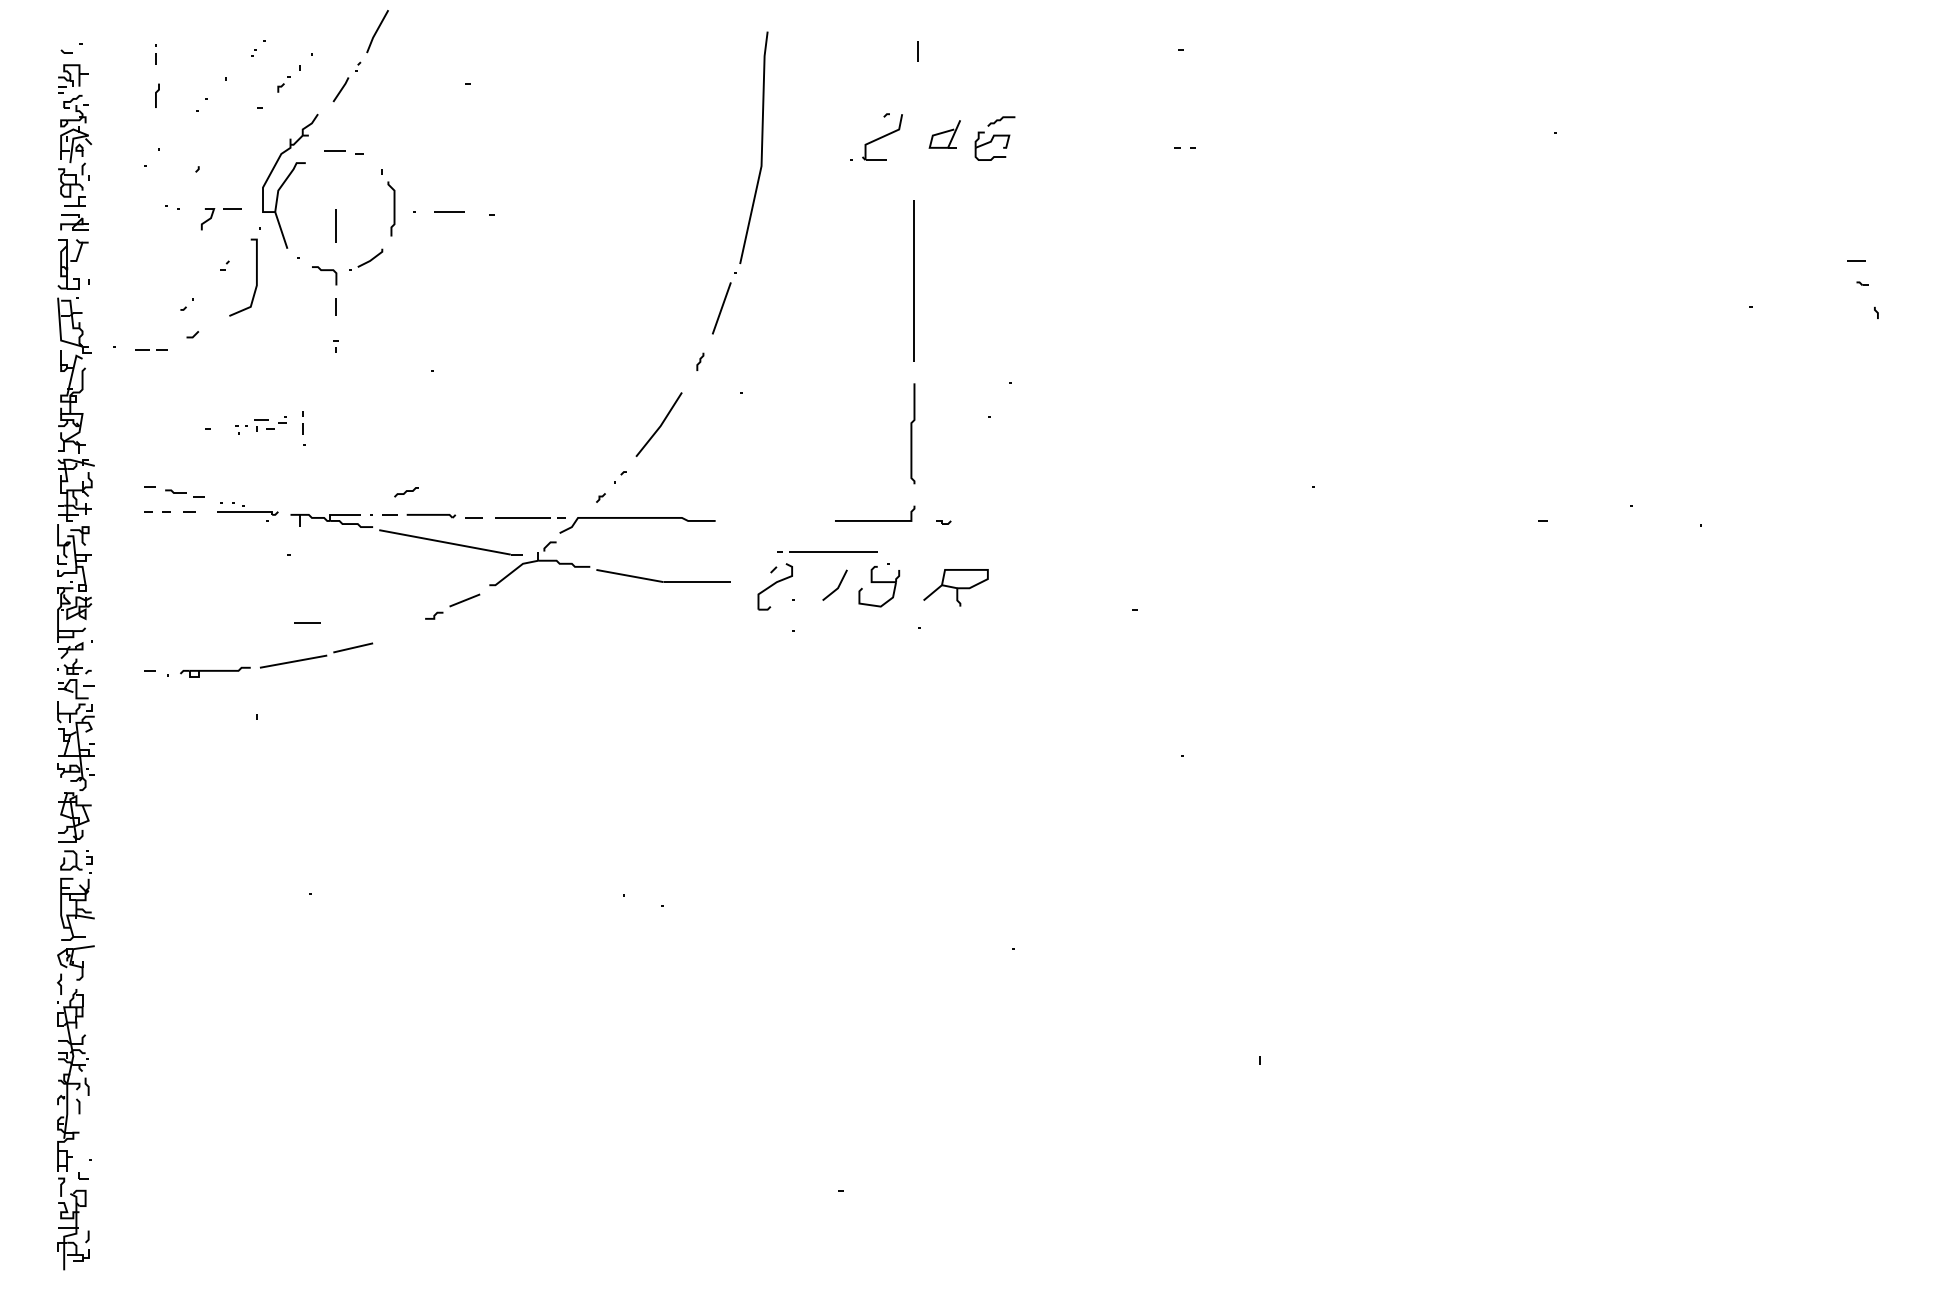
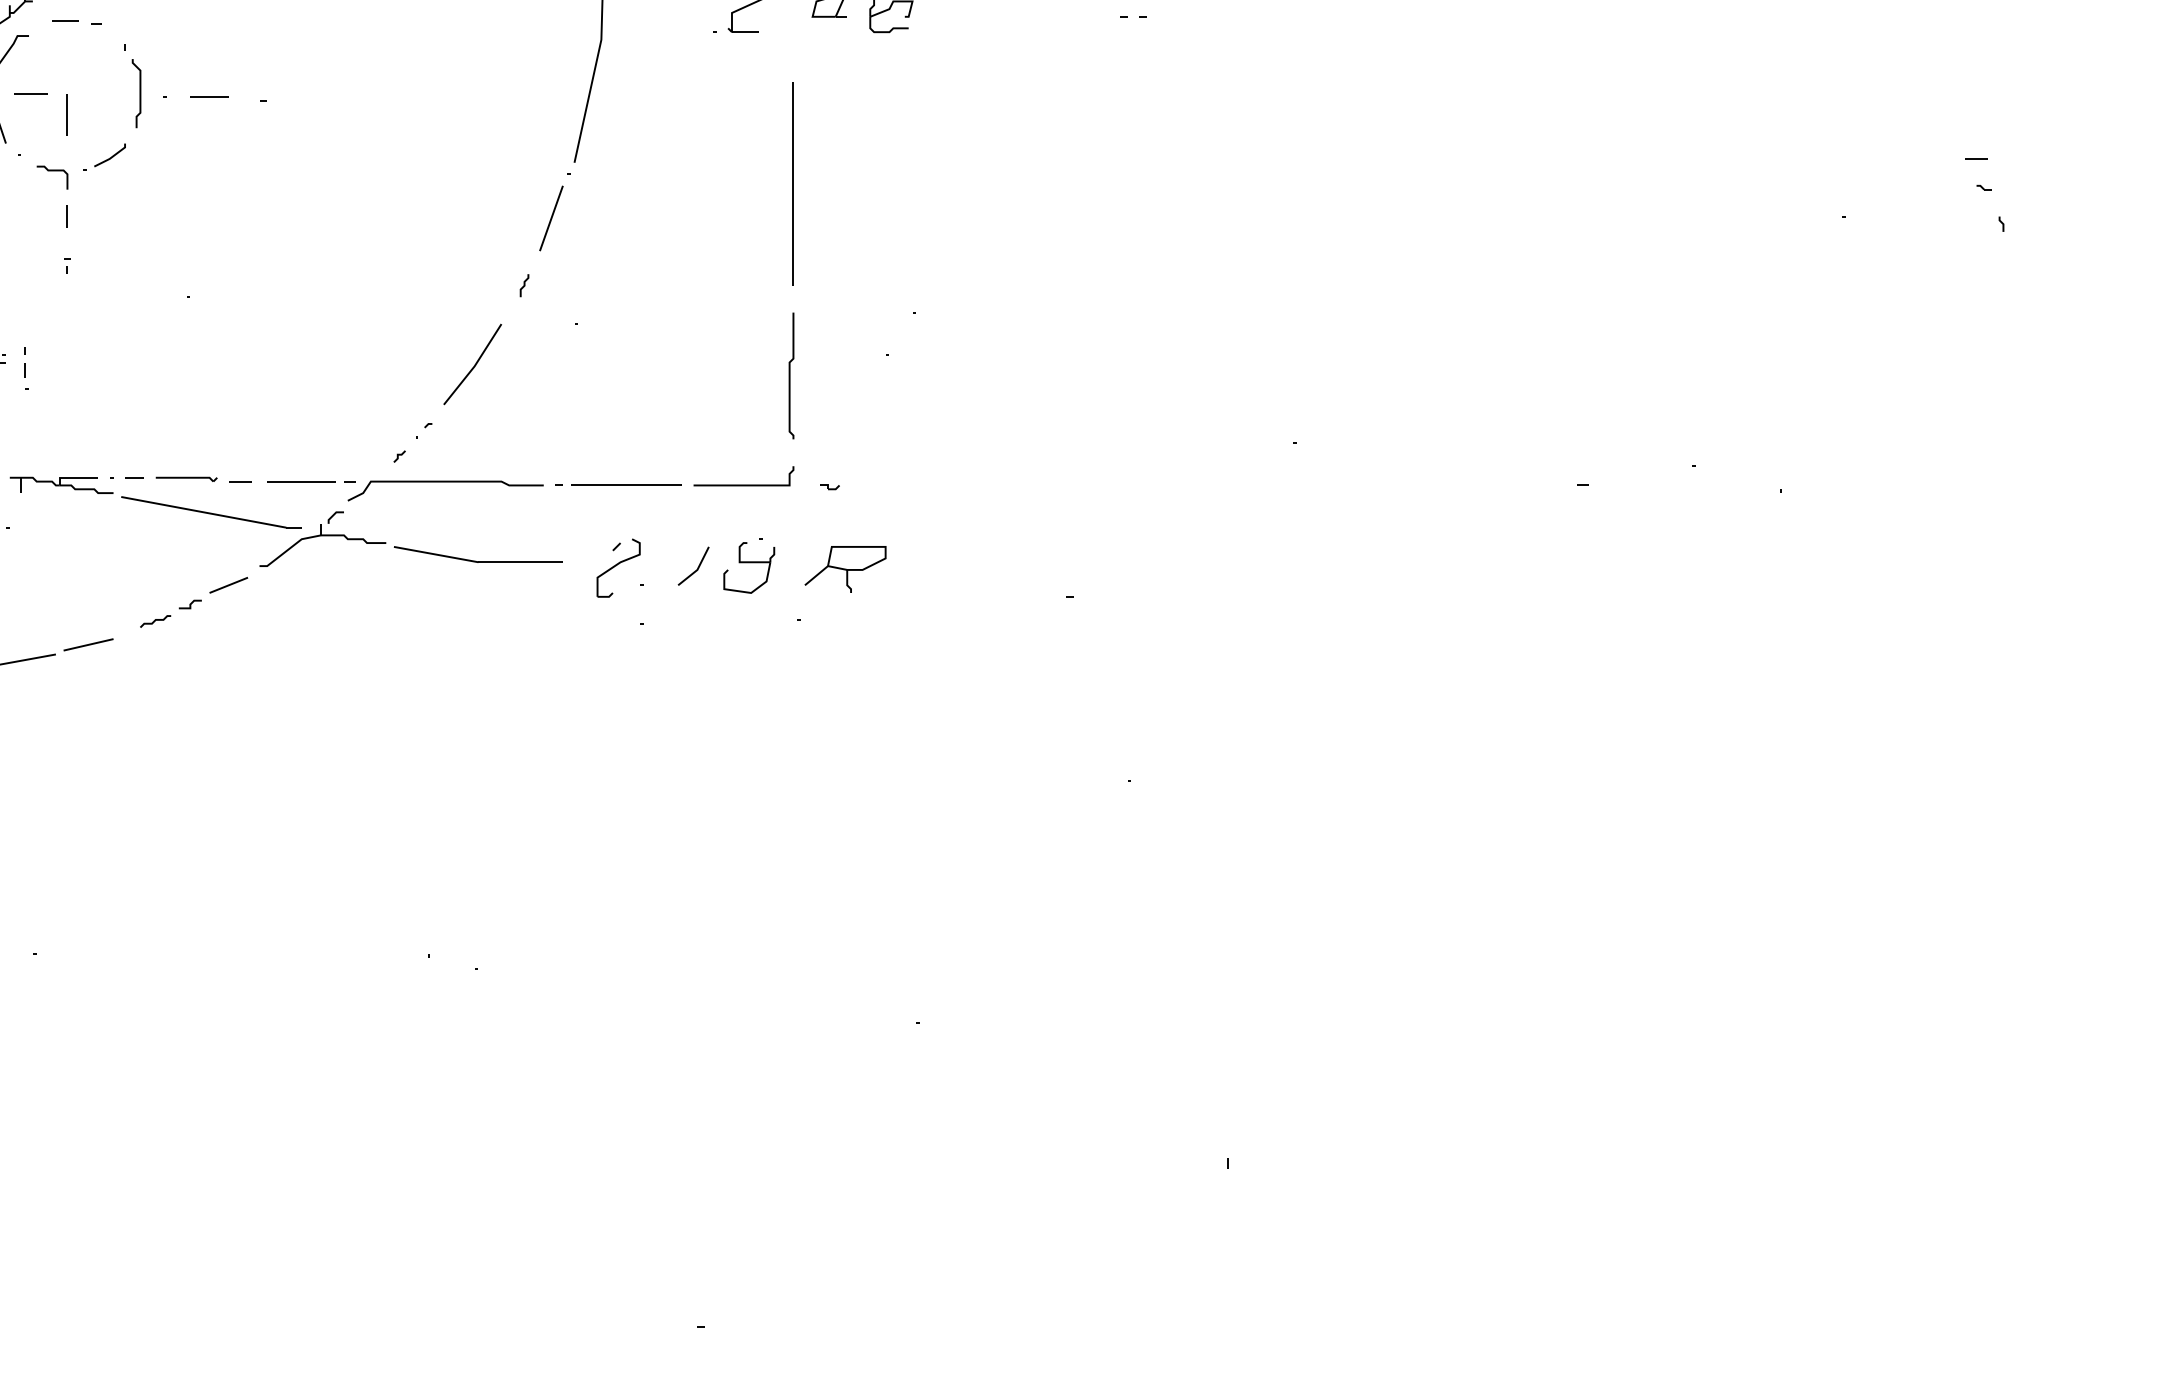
curve: (406, 492) -> (155, 621), moved
line: (827, 551) -> (618, 484), moved
line: (307, 622) -> (31, 93), moved

